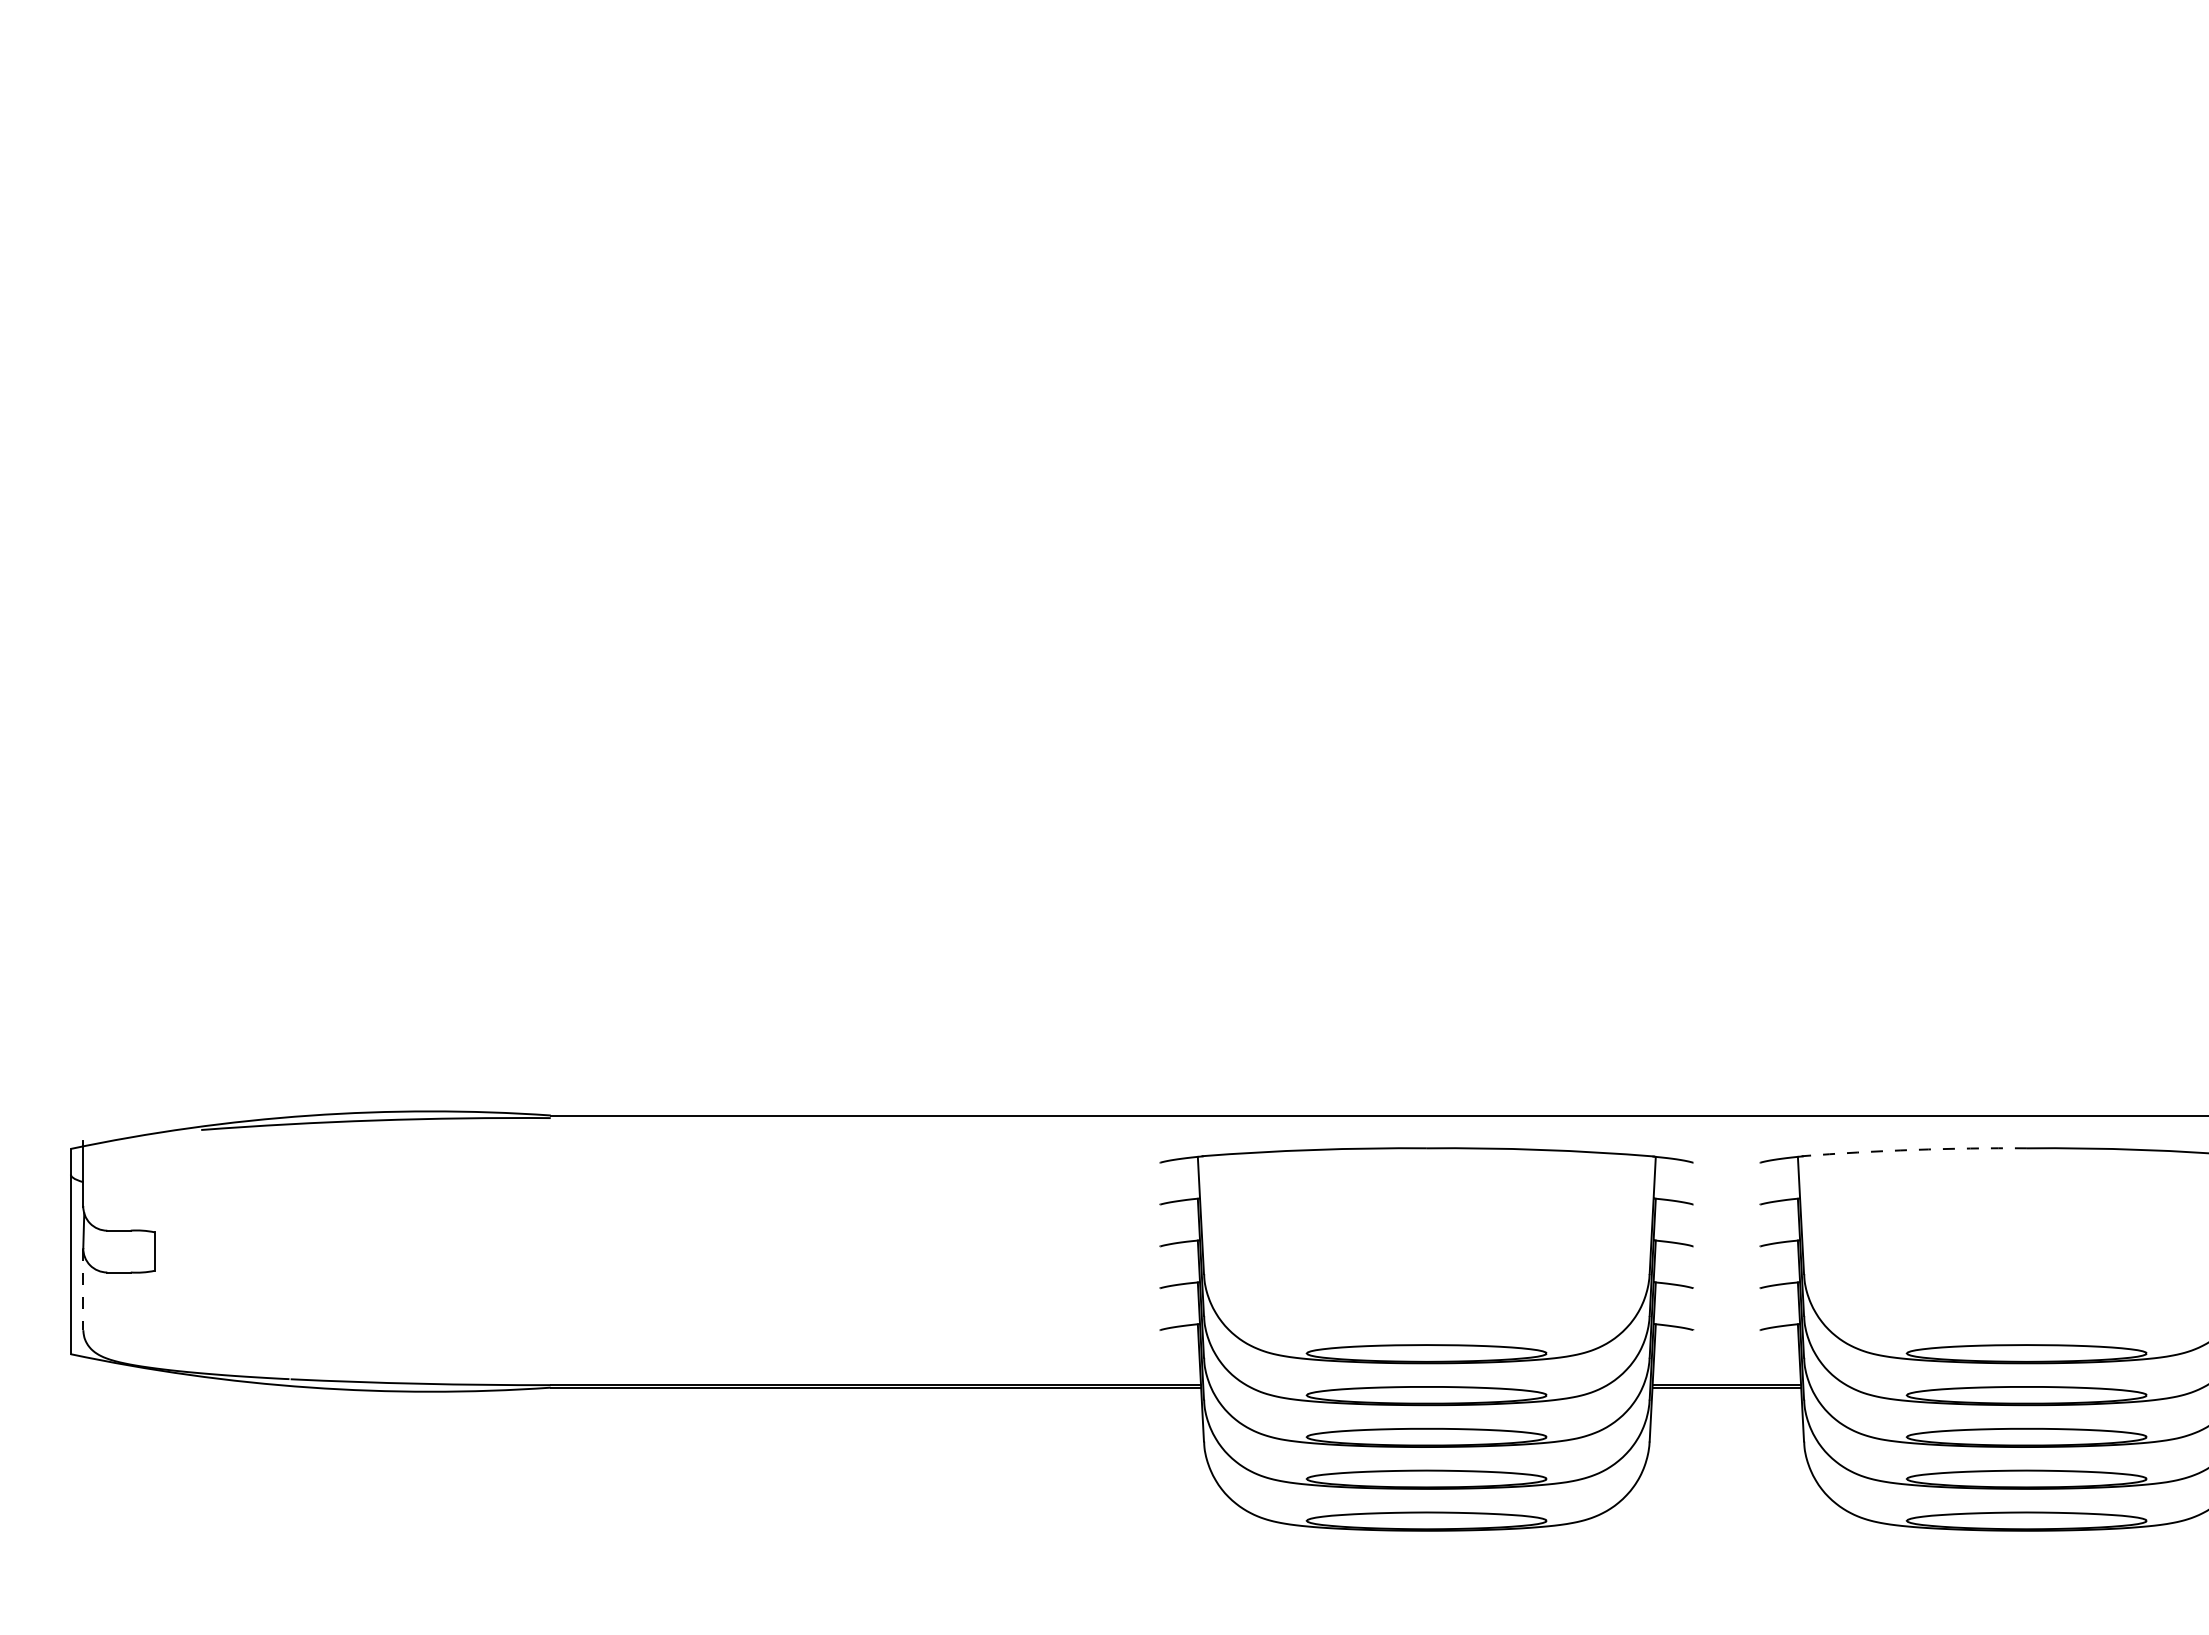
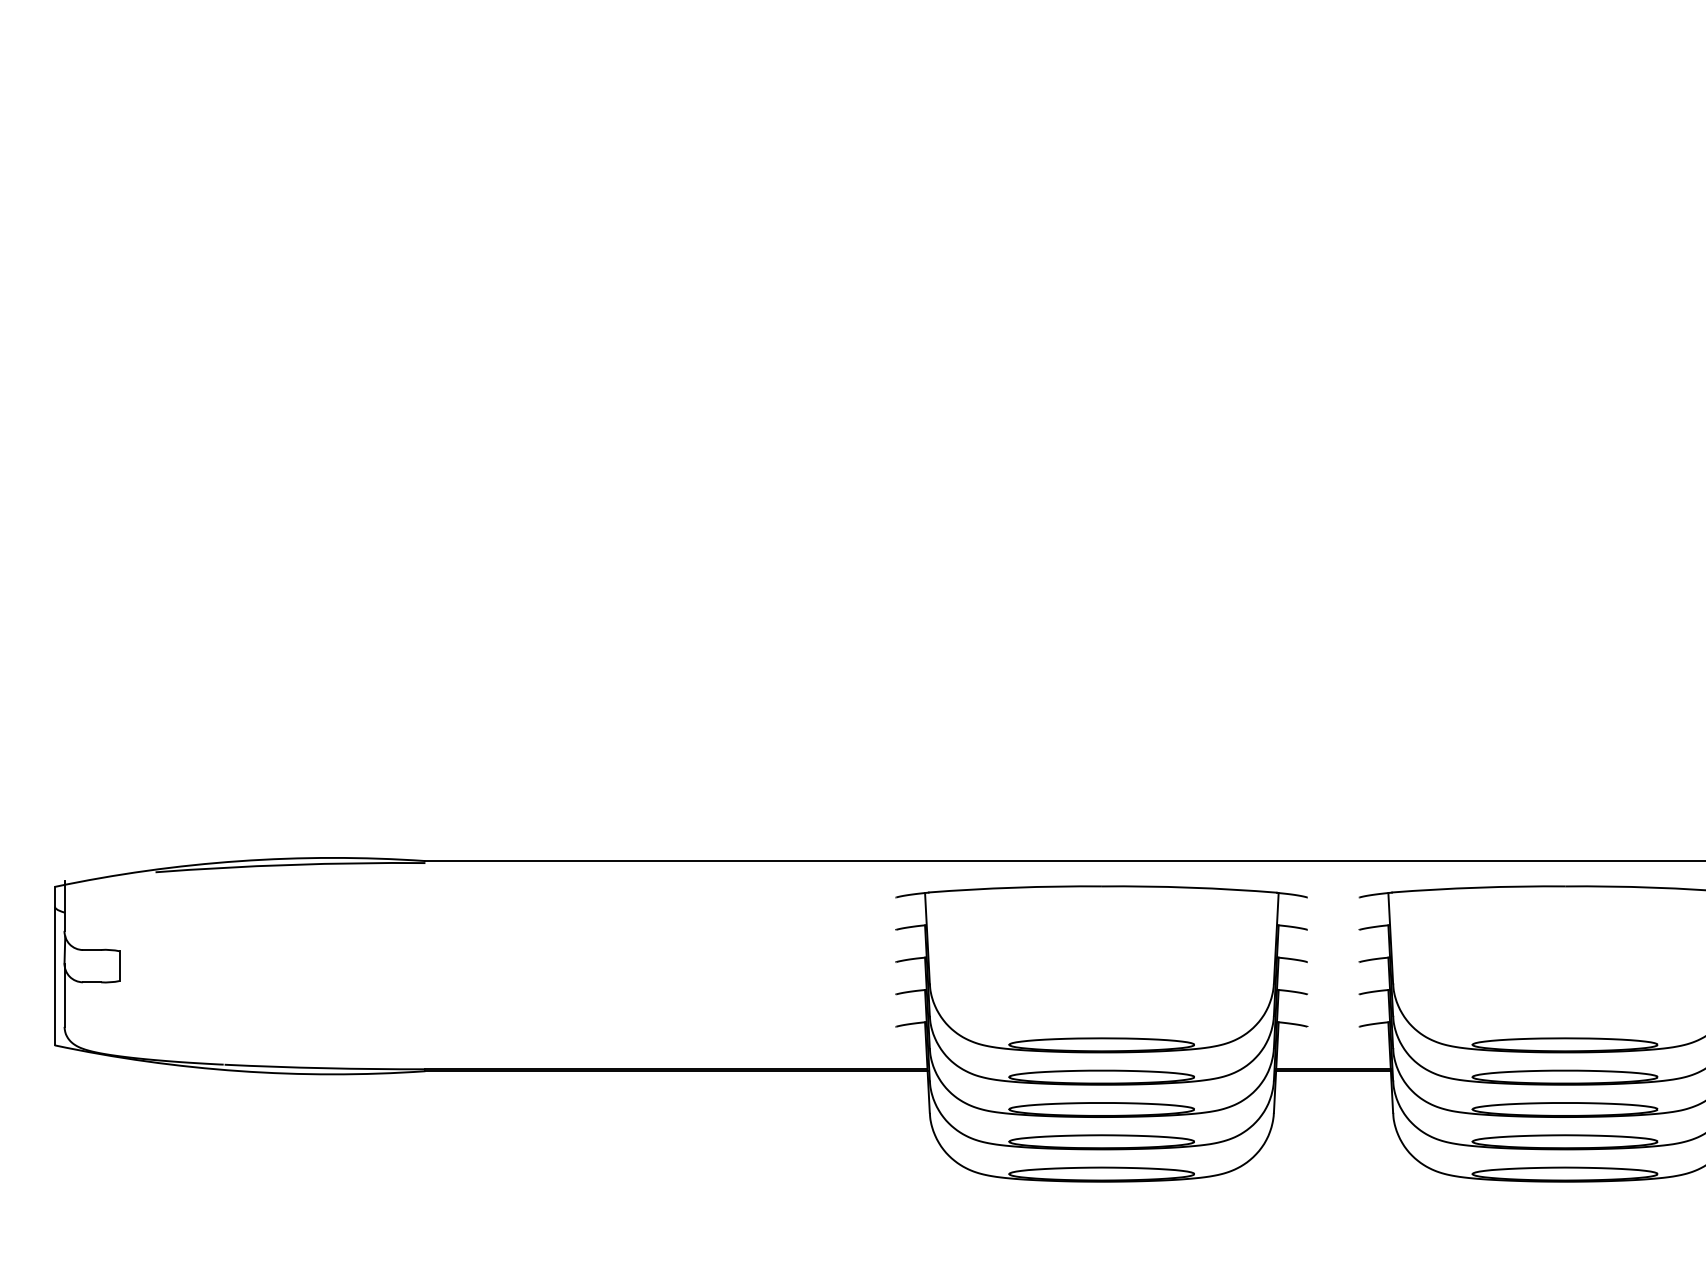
arc: (1914, 1149) -> (1478, 887), dashed -> solid
line: (83, 1289) -> (64, 995), dashed -> solid

